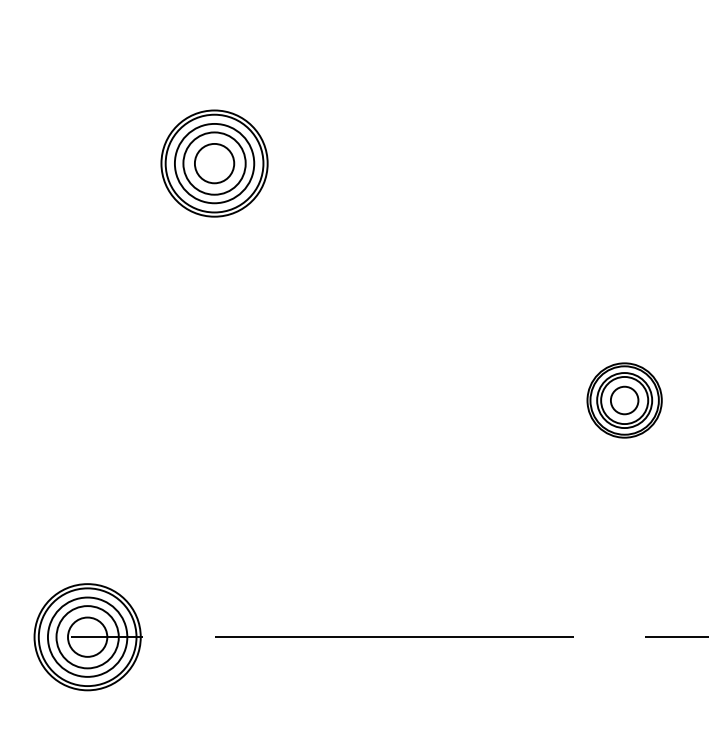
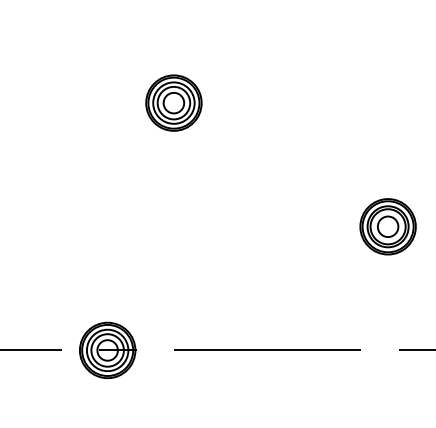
part: (623, 399) -> (387, 226), size x1.43

